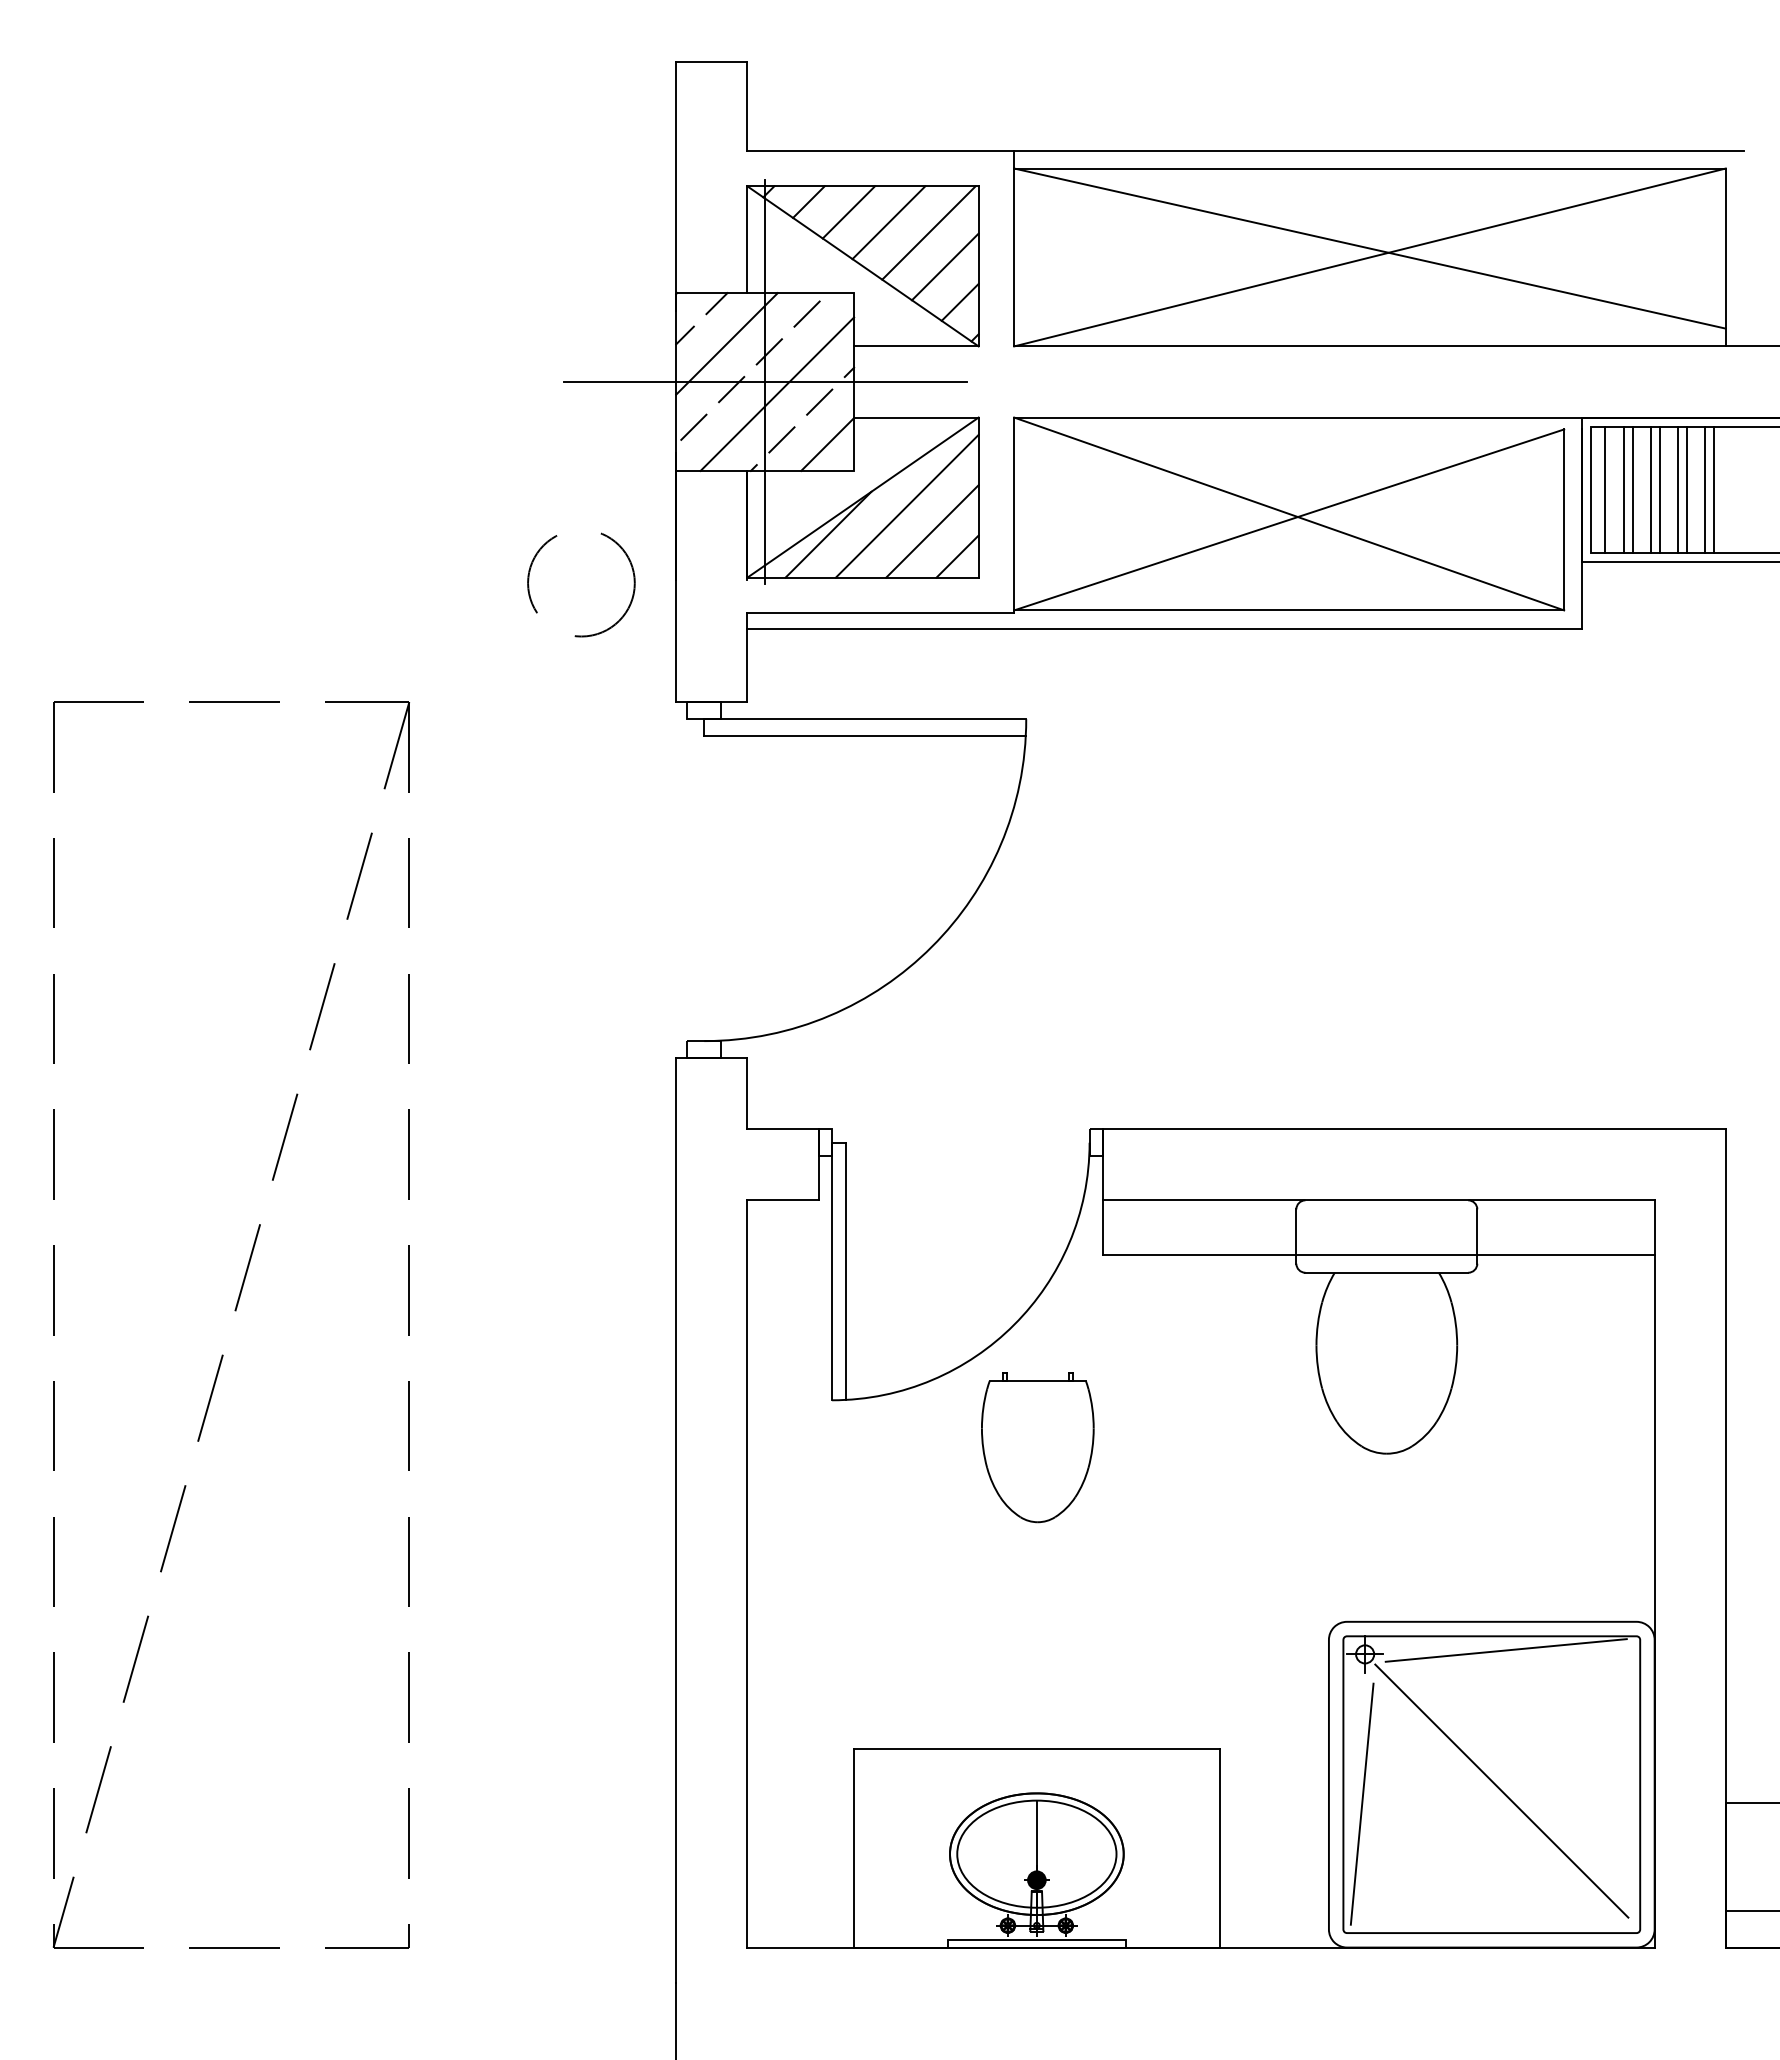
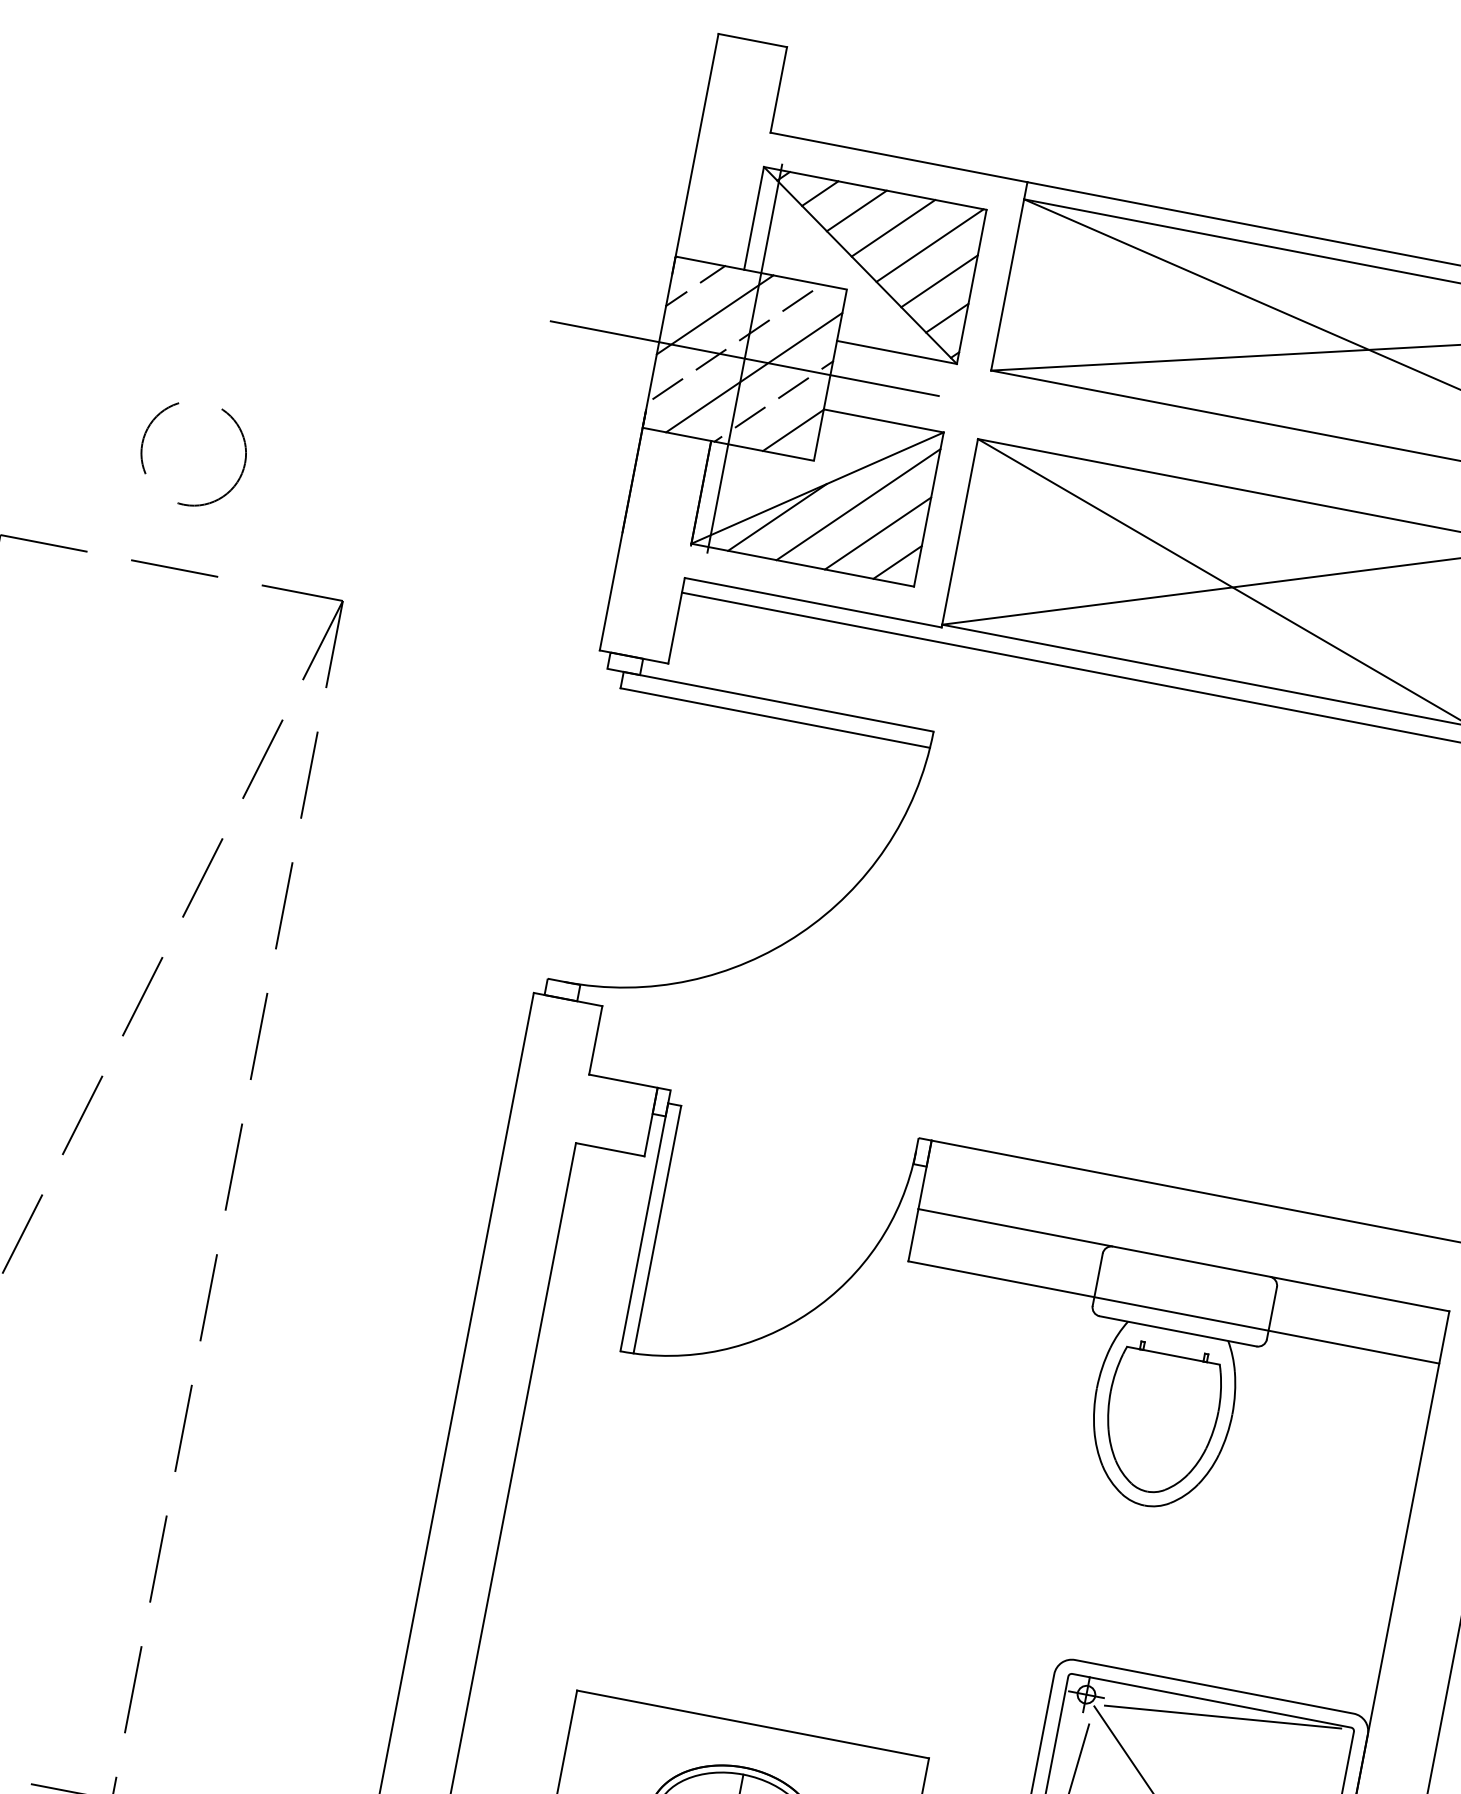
circle: (581, 584) -> (193, 454), moved
part: (1037, 1447) -> (1160, 1419), moved

